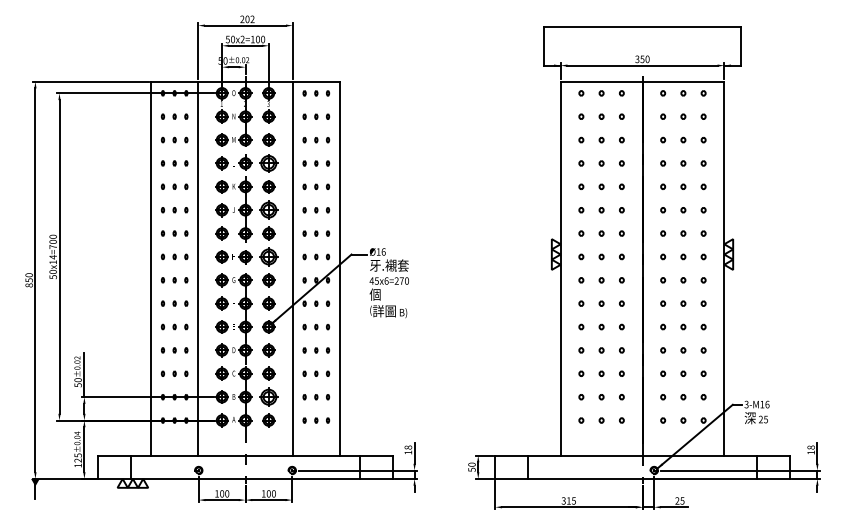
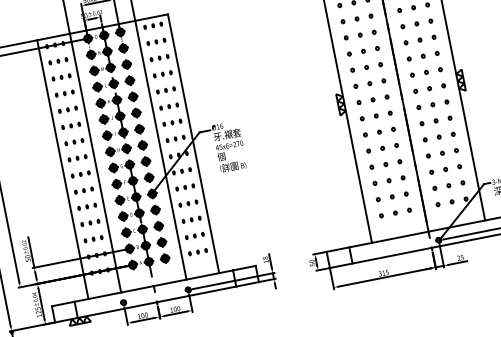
part: (268, 163) -> (129, 80), size x0.71
part: (268, 210) -> (136, 113), size x0.71
part: (268, 256) -> (142, 145), size x0.71
part: (268, 396) -> (161, 242), size x0.71

